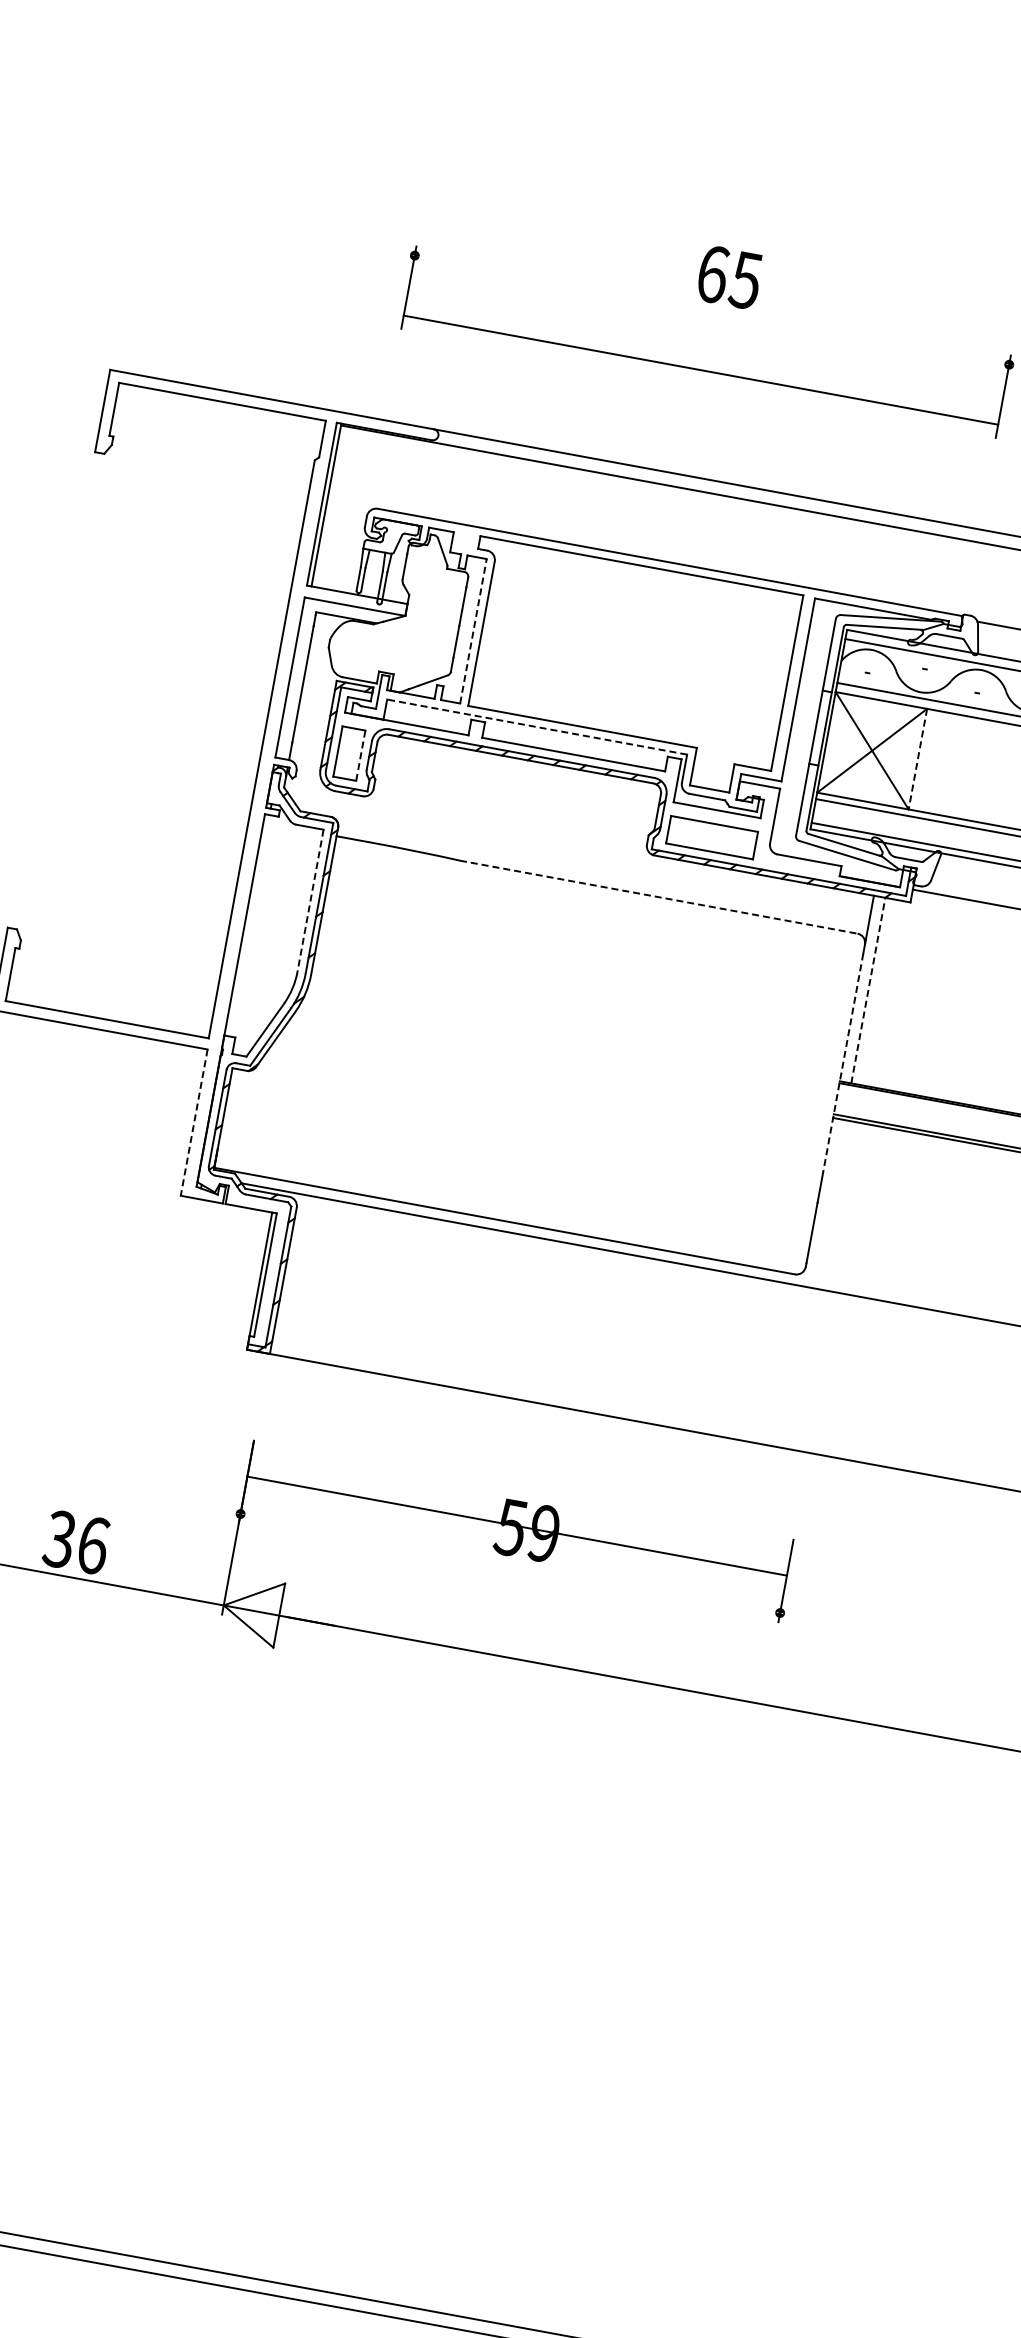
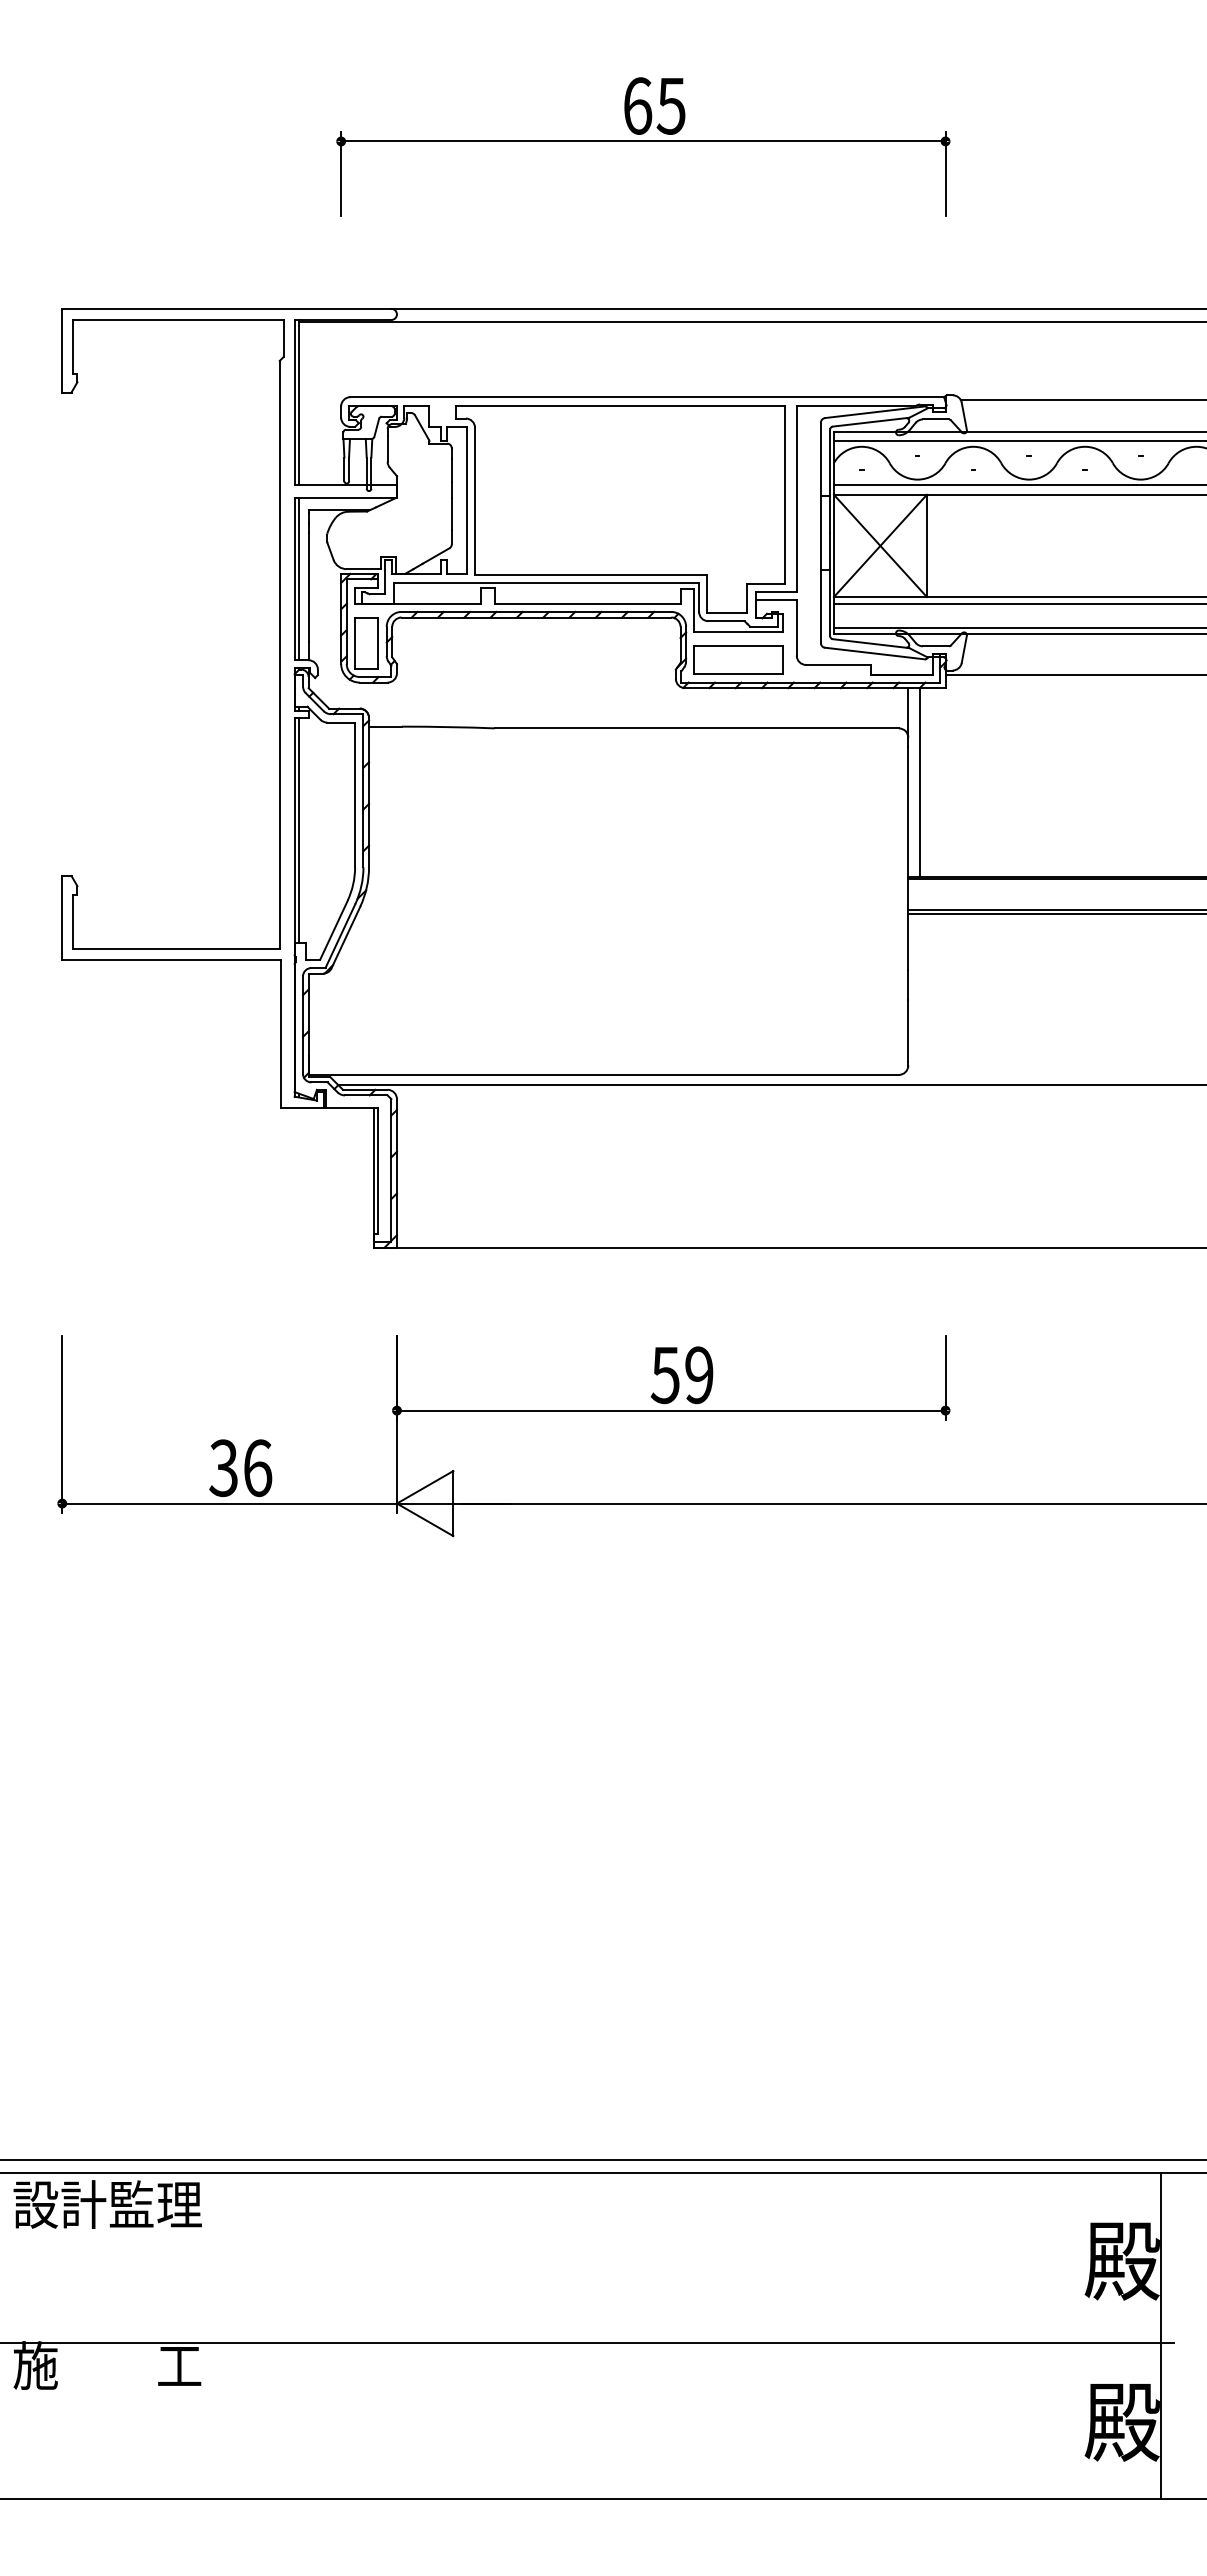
line: (701, 370) -> (643, 141), moved
line: (473, 630) -> (466, 499), dashed -> solid
line: (294, 677) -> (299, 578), added
line: (536, 727) -> (546, 583), dashed -> solid
line: (360, 756) -> (378, 643), dashed -> solid
line: (917, 759) -> (926, 546), dashed -> solid
line: (659, 897) -> (697, 728), dashed -> solid
line: (310, 901) -> (355, 795), dashed -> solid
line: (249, 924) -> (299, 829), added
line: (867, 990) -> (919, 782), dashed -> solid
line: (843, 1063) -> (908, 858), dashed -> solid
line: (193, 1123) -> (280, 1034), dashed -> solid
line: (516, 1525) -> (670, 1410), moved

